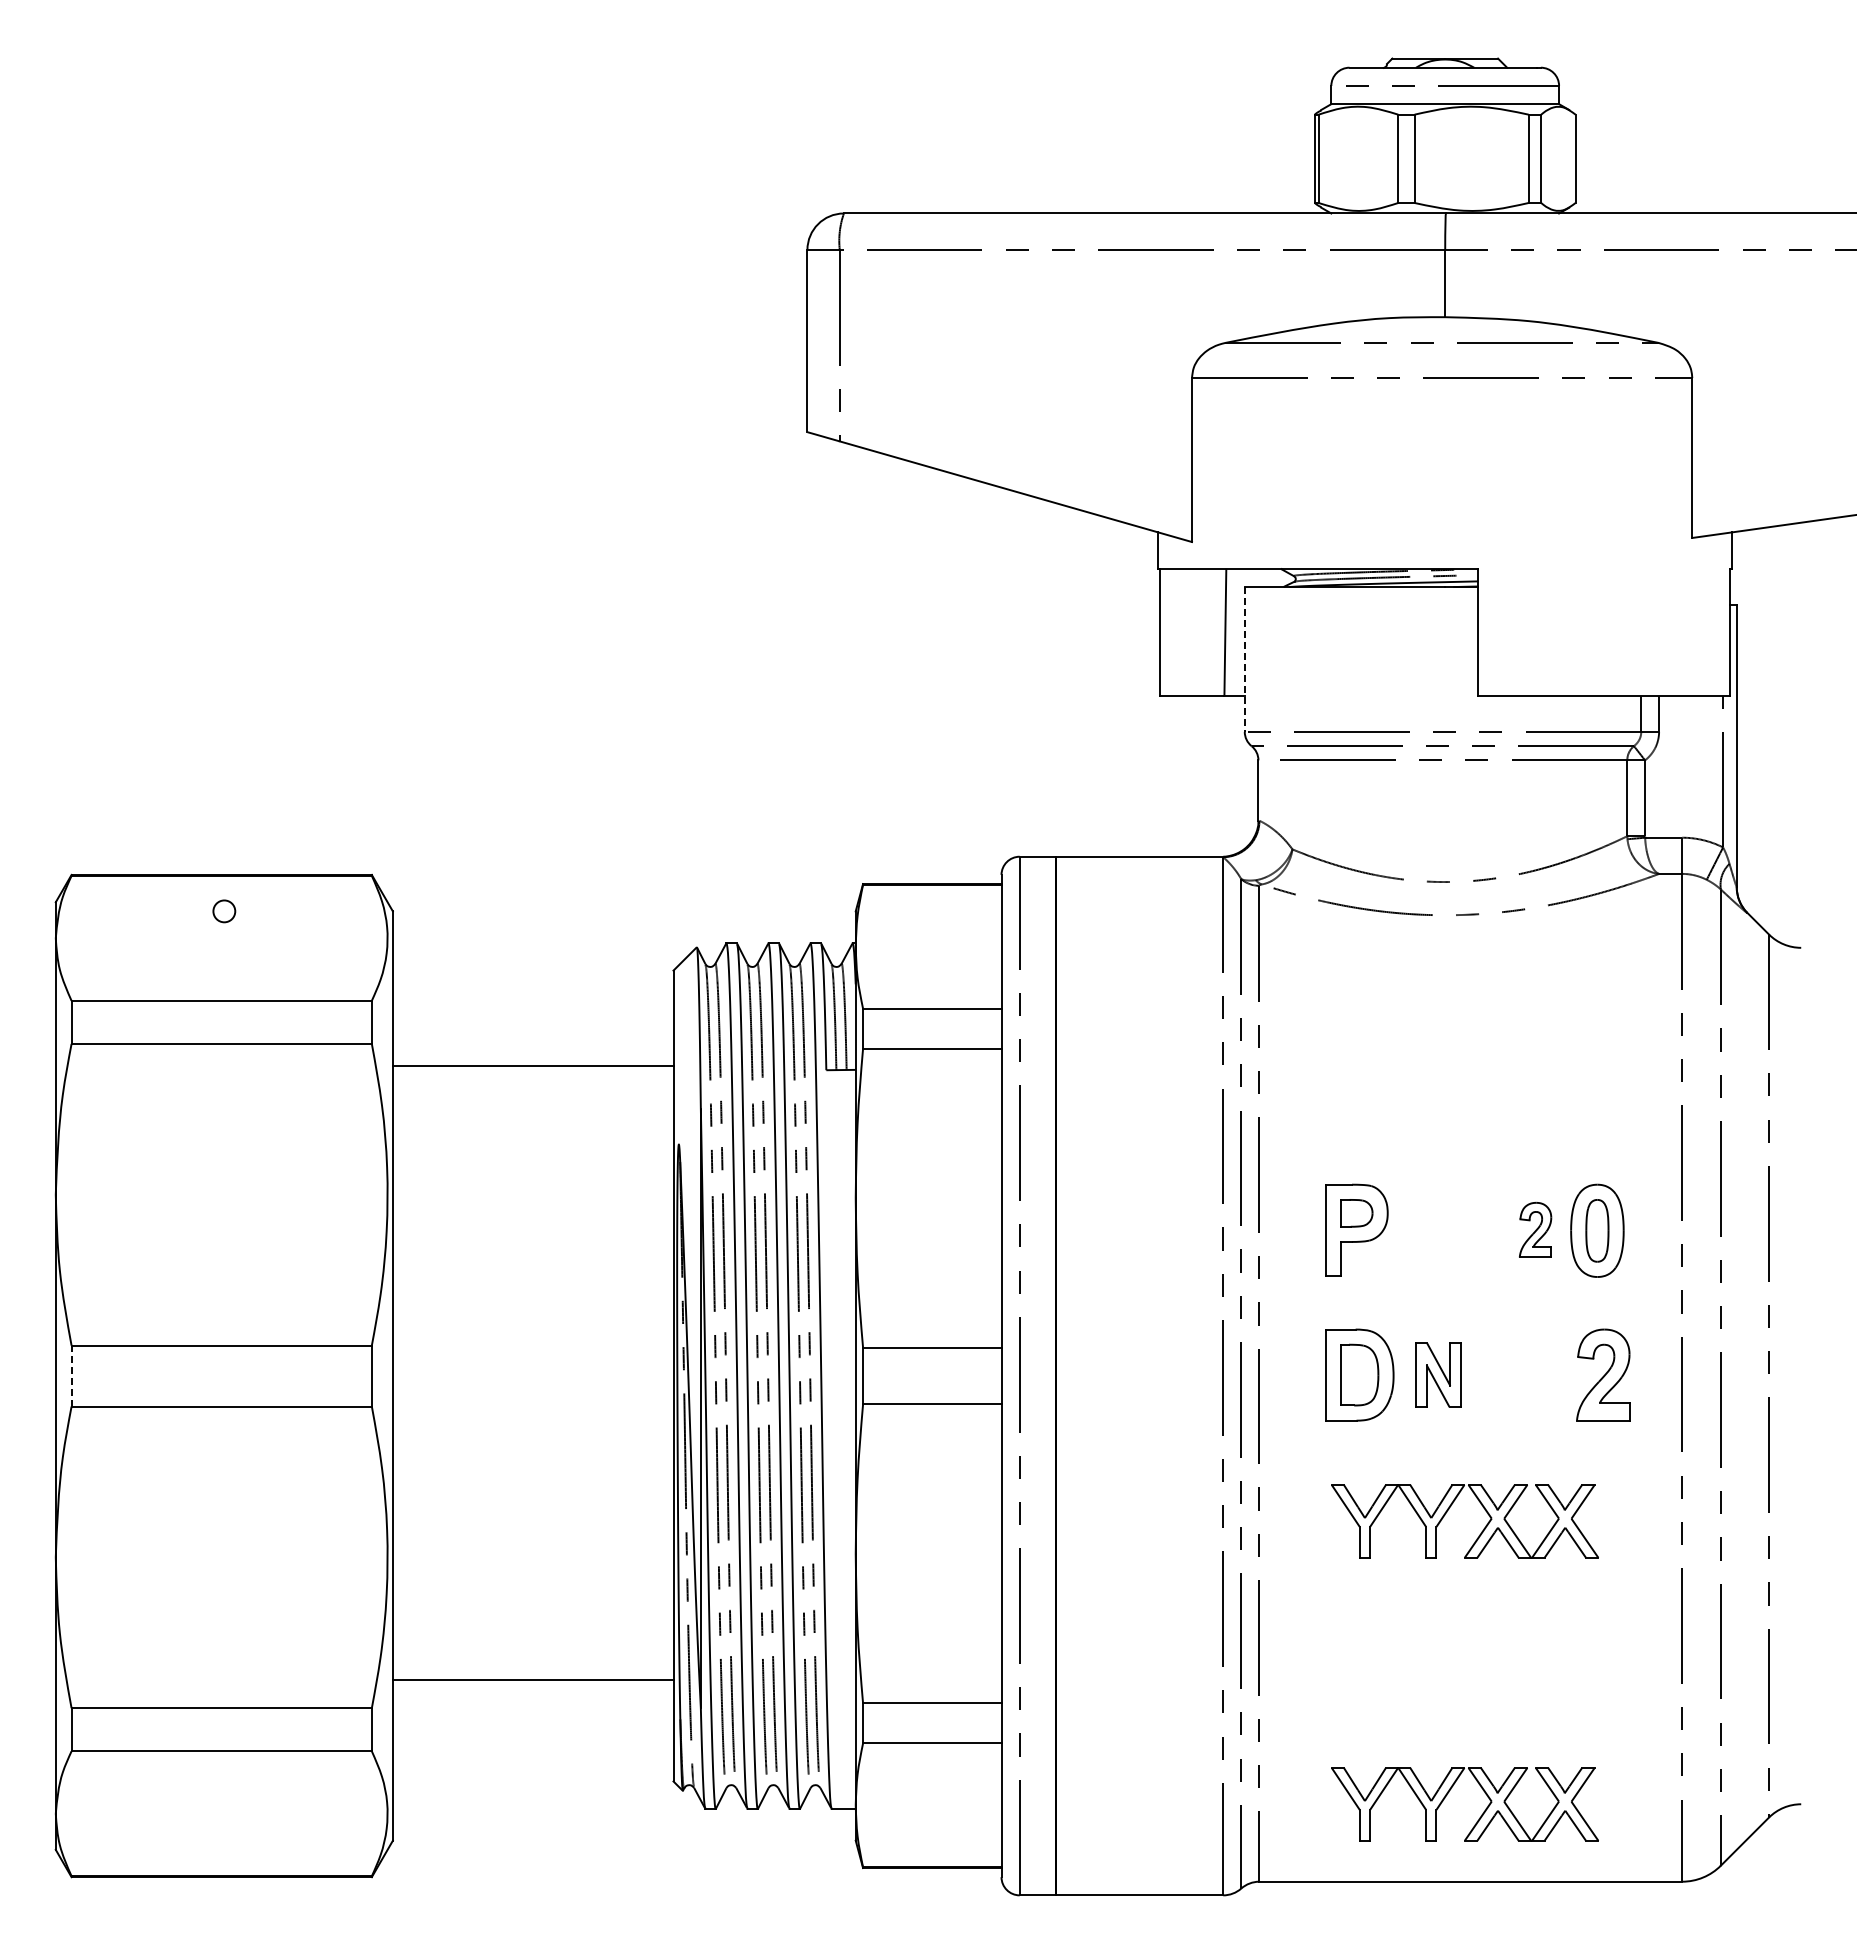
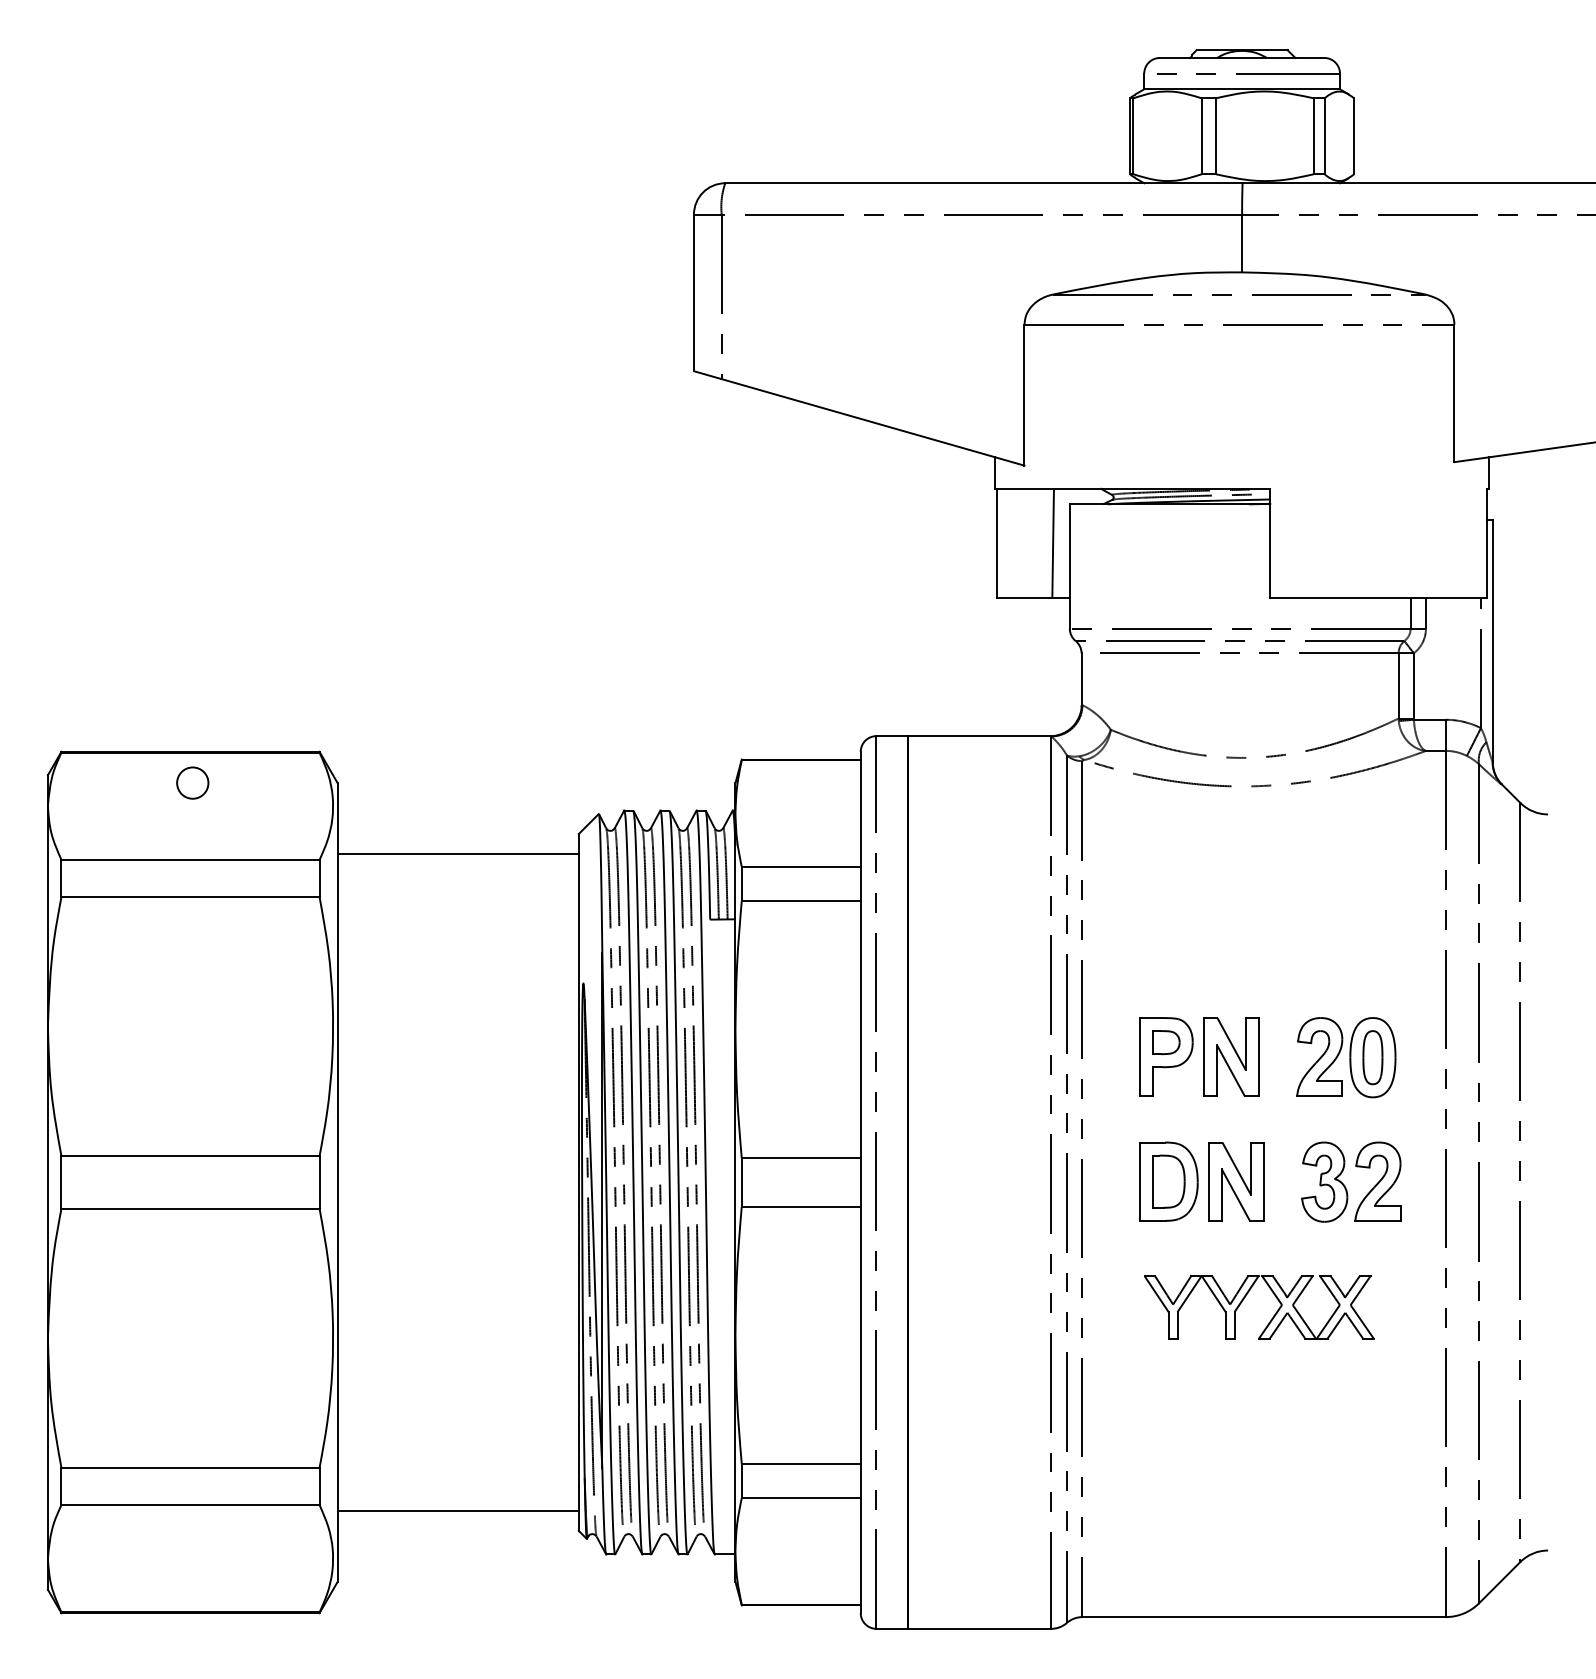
line: (1244, 659) -> (1069, 566), dashed -> solid
circle: (224, 911) -> (192, 783), size x1.67
line: (532, 1066) -> (457, 853), moved
part: (1535, 1229) -> (1319, 1056), size x1.67
part: (1432, 1230) -> (1231, 1057), added
line: (71, 1375) -> (61, 1182), dashed -> solid
part: (1438, 1375) -> (1236, 1182), size x1.43
part: (1541, 1375) -> (1324, 1182), added
line: (532, 1679) -> (457, 1511), moved
part: (1449, 1792) -> (1245, 1540), removed

